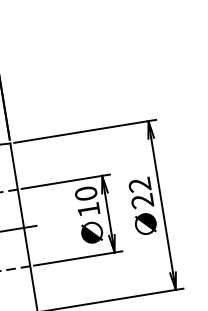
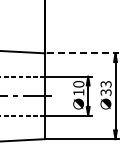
line: (85, 131) -> (83, 53), solid -> dashed
text: (141, 193) -> (106, 88), 22 -> 33

